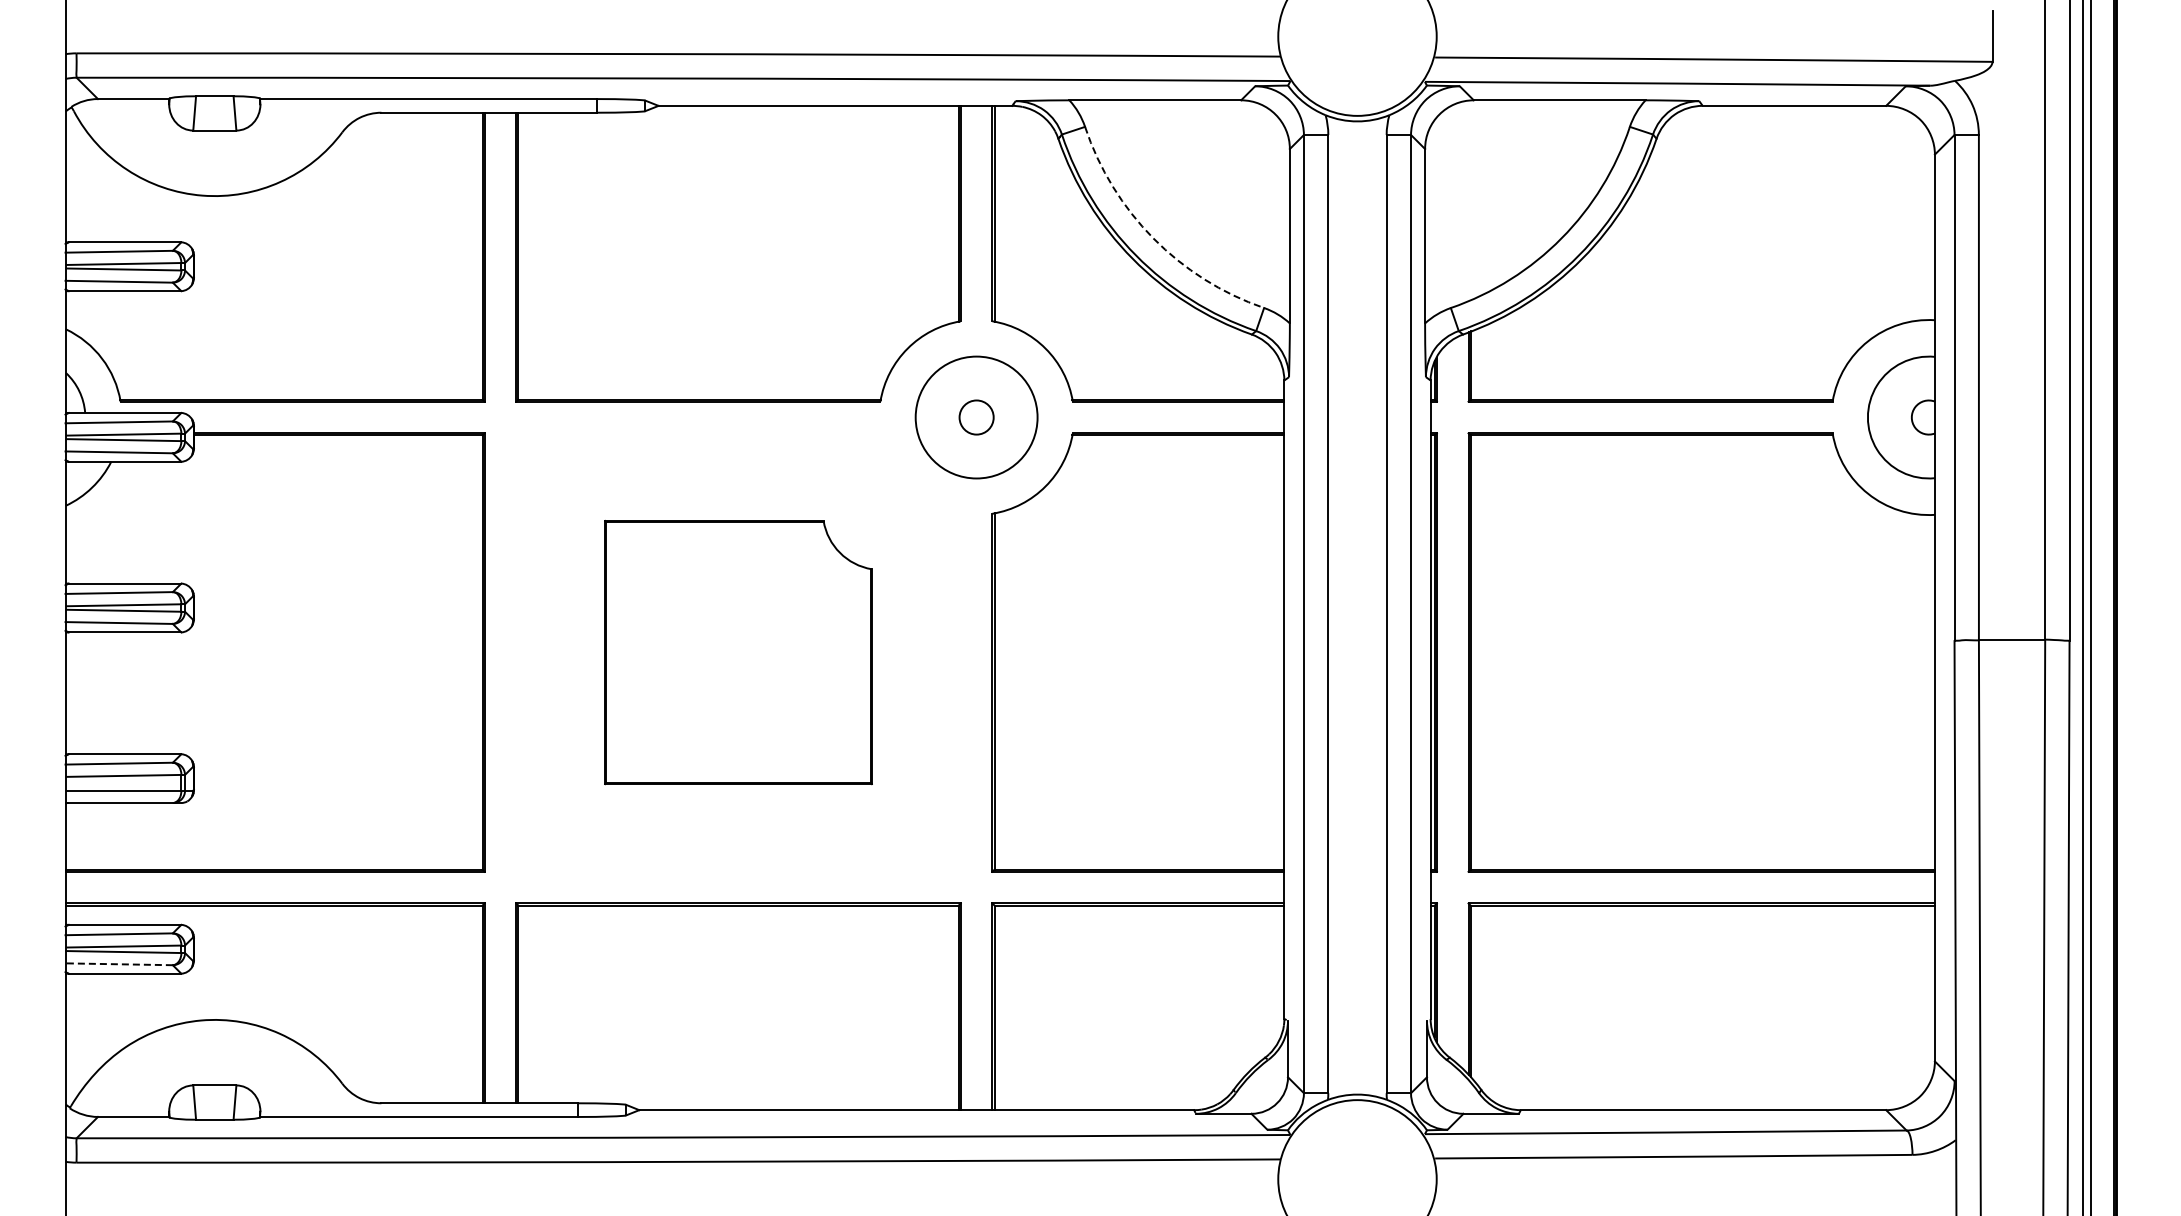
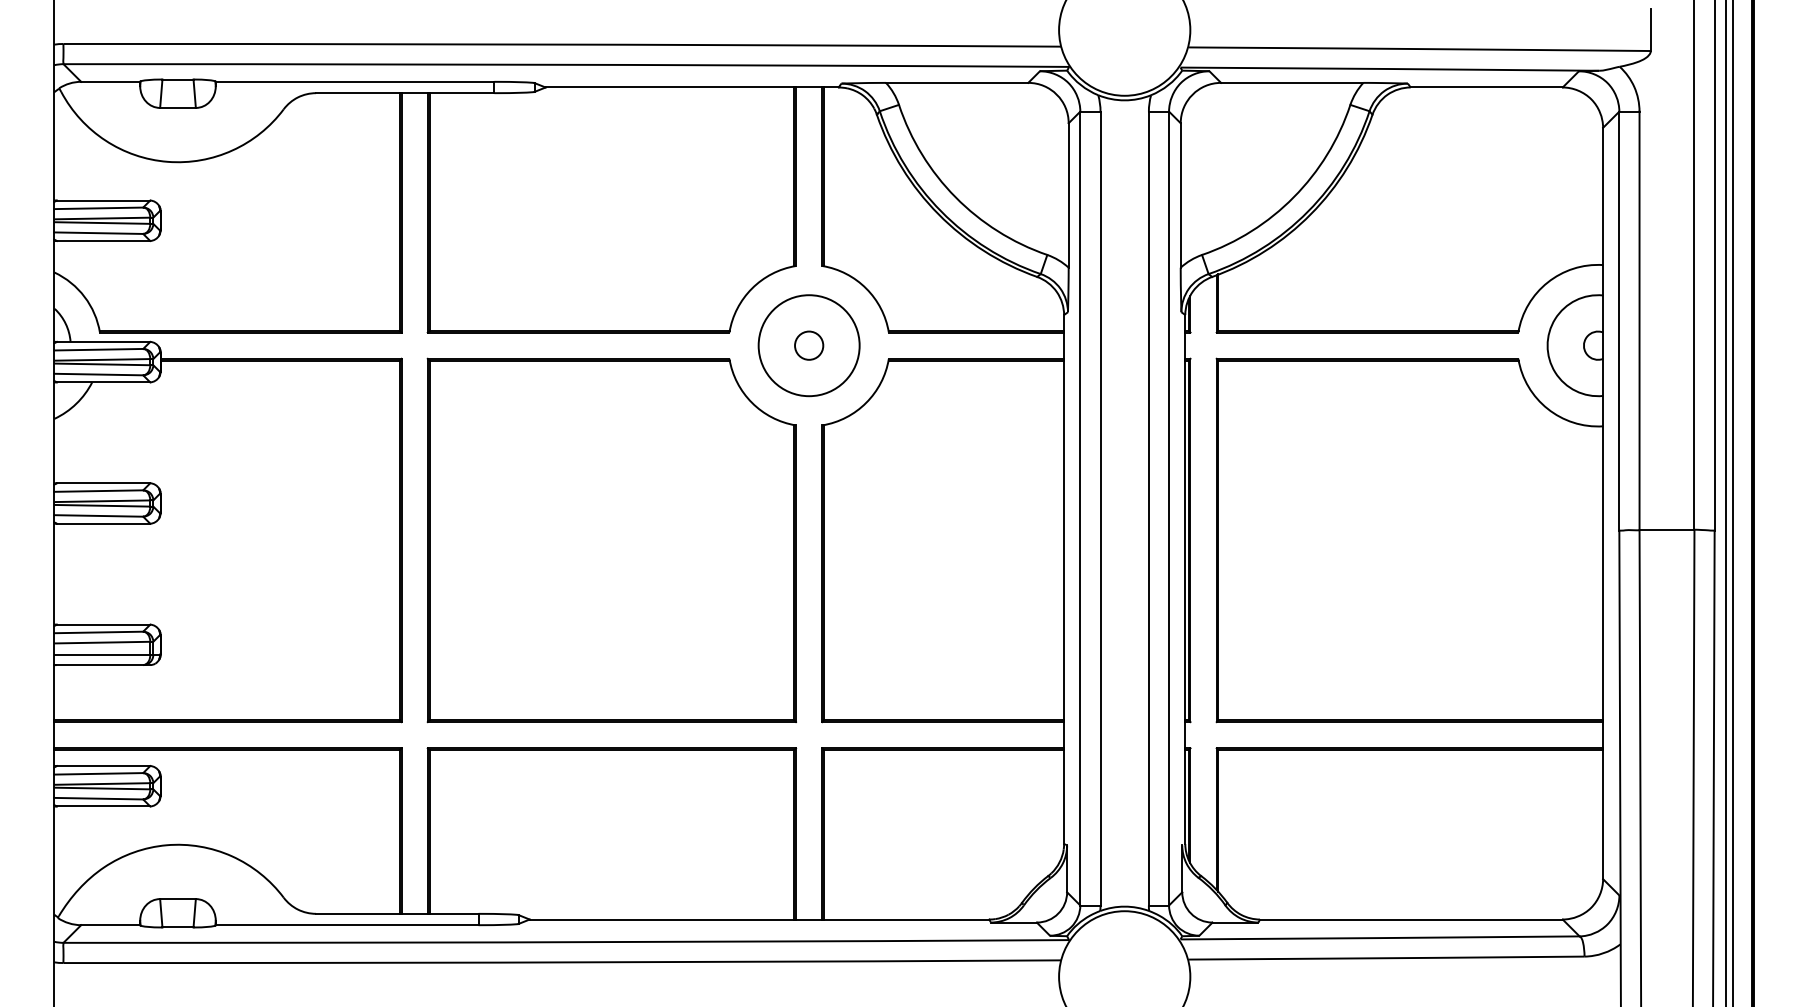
arc: (1153, 238) -> (955, 197), dashed -> solid
part: (738, 652) -> (611, 540), size x1.67
line: (119, 964) -> (99, 798), dashed -> solid

